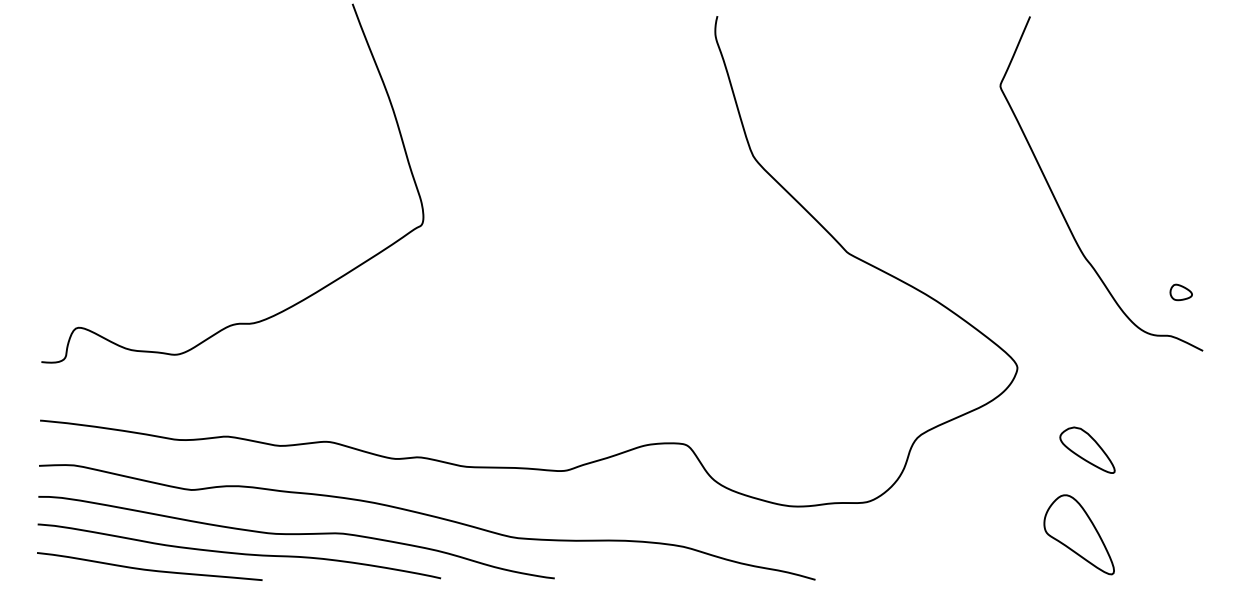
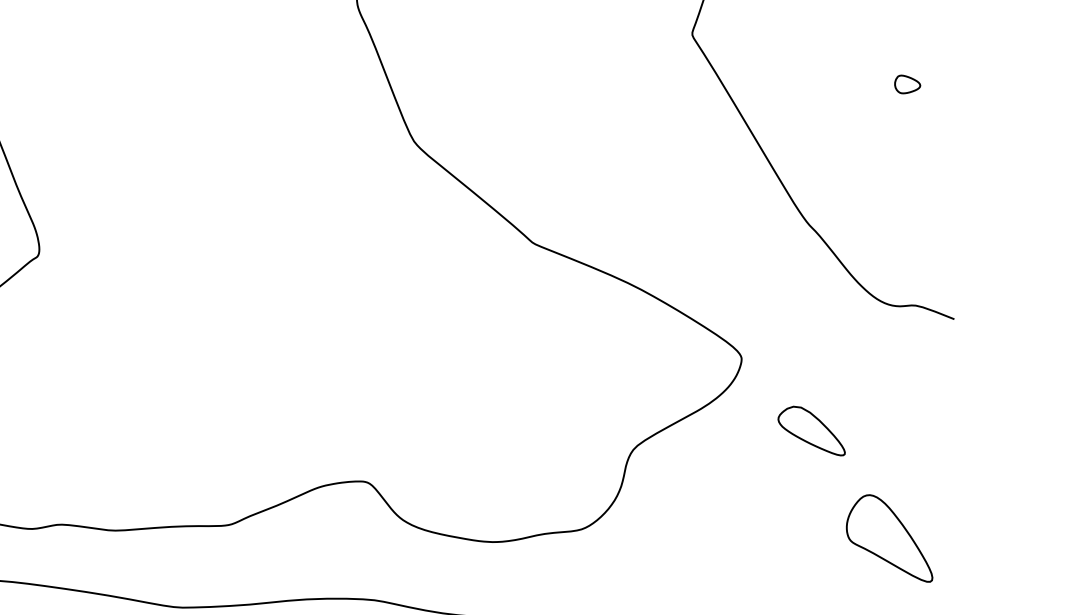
part: (1180, 292) -> (906, 84), moved
part: (1087, 449) -> (811, 430), moved
part: (1078, 534) -> (887, 539), moved

